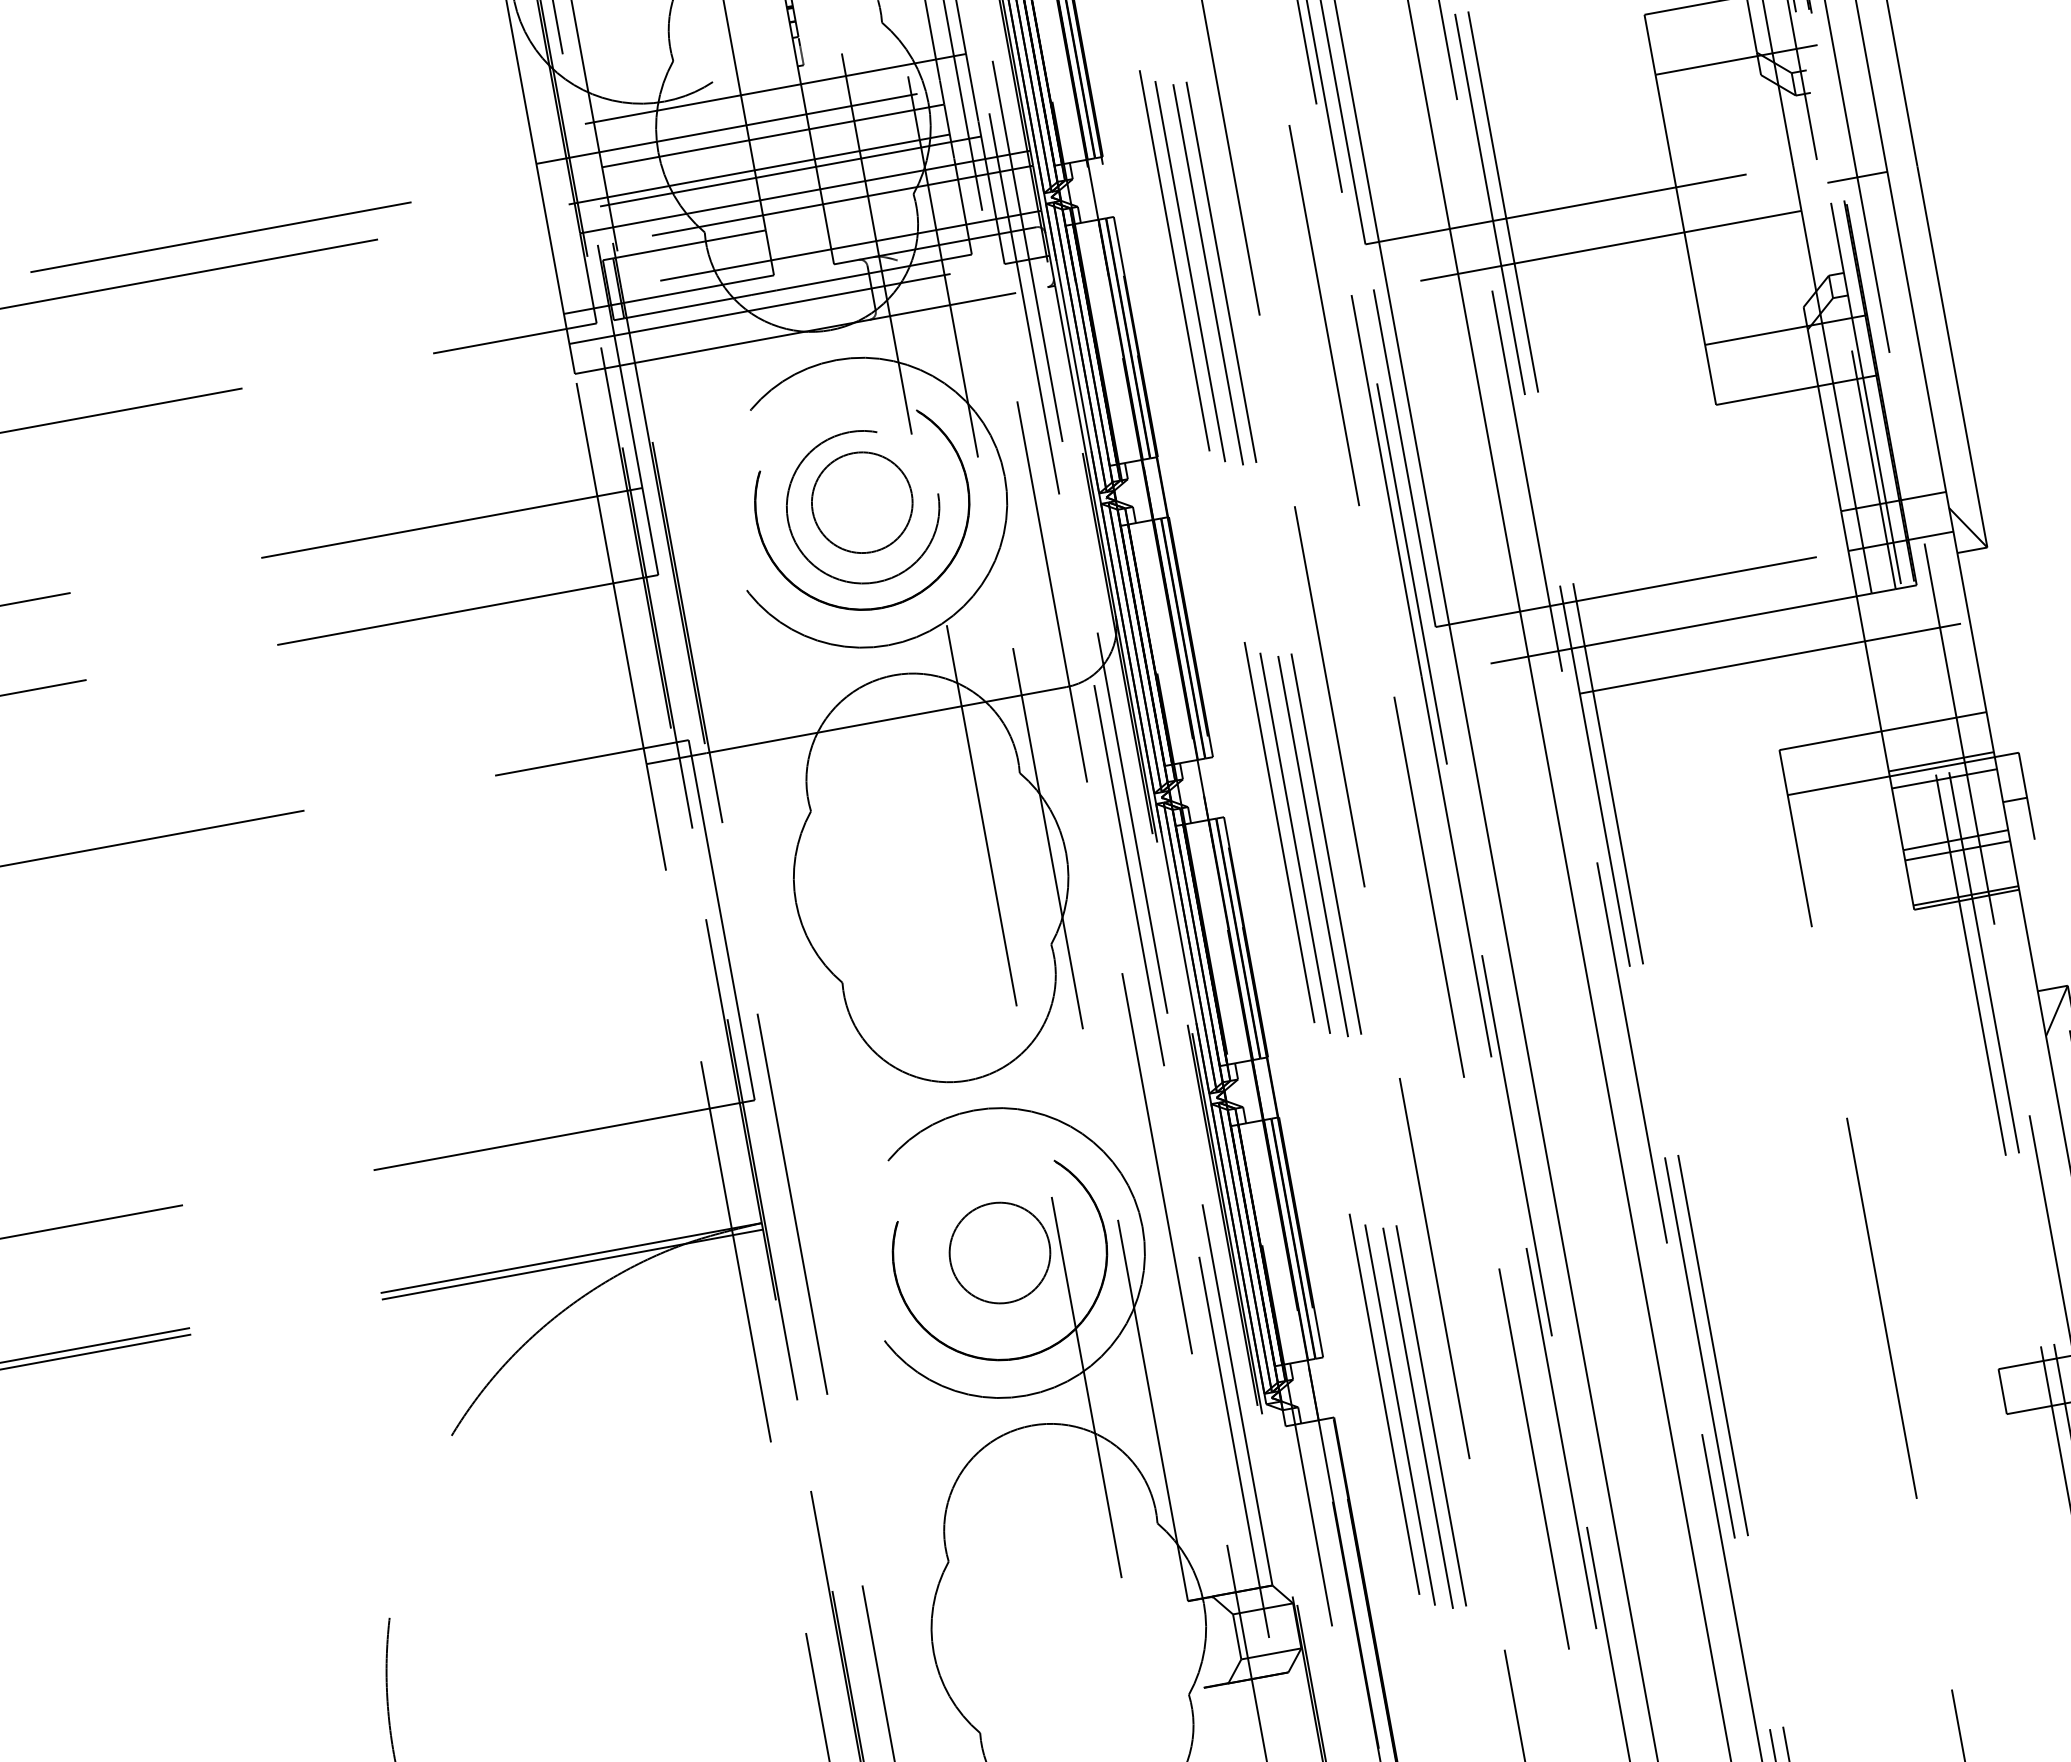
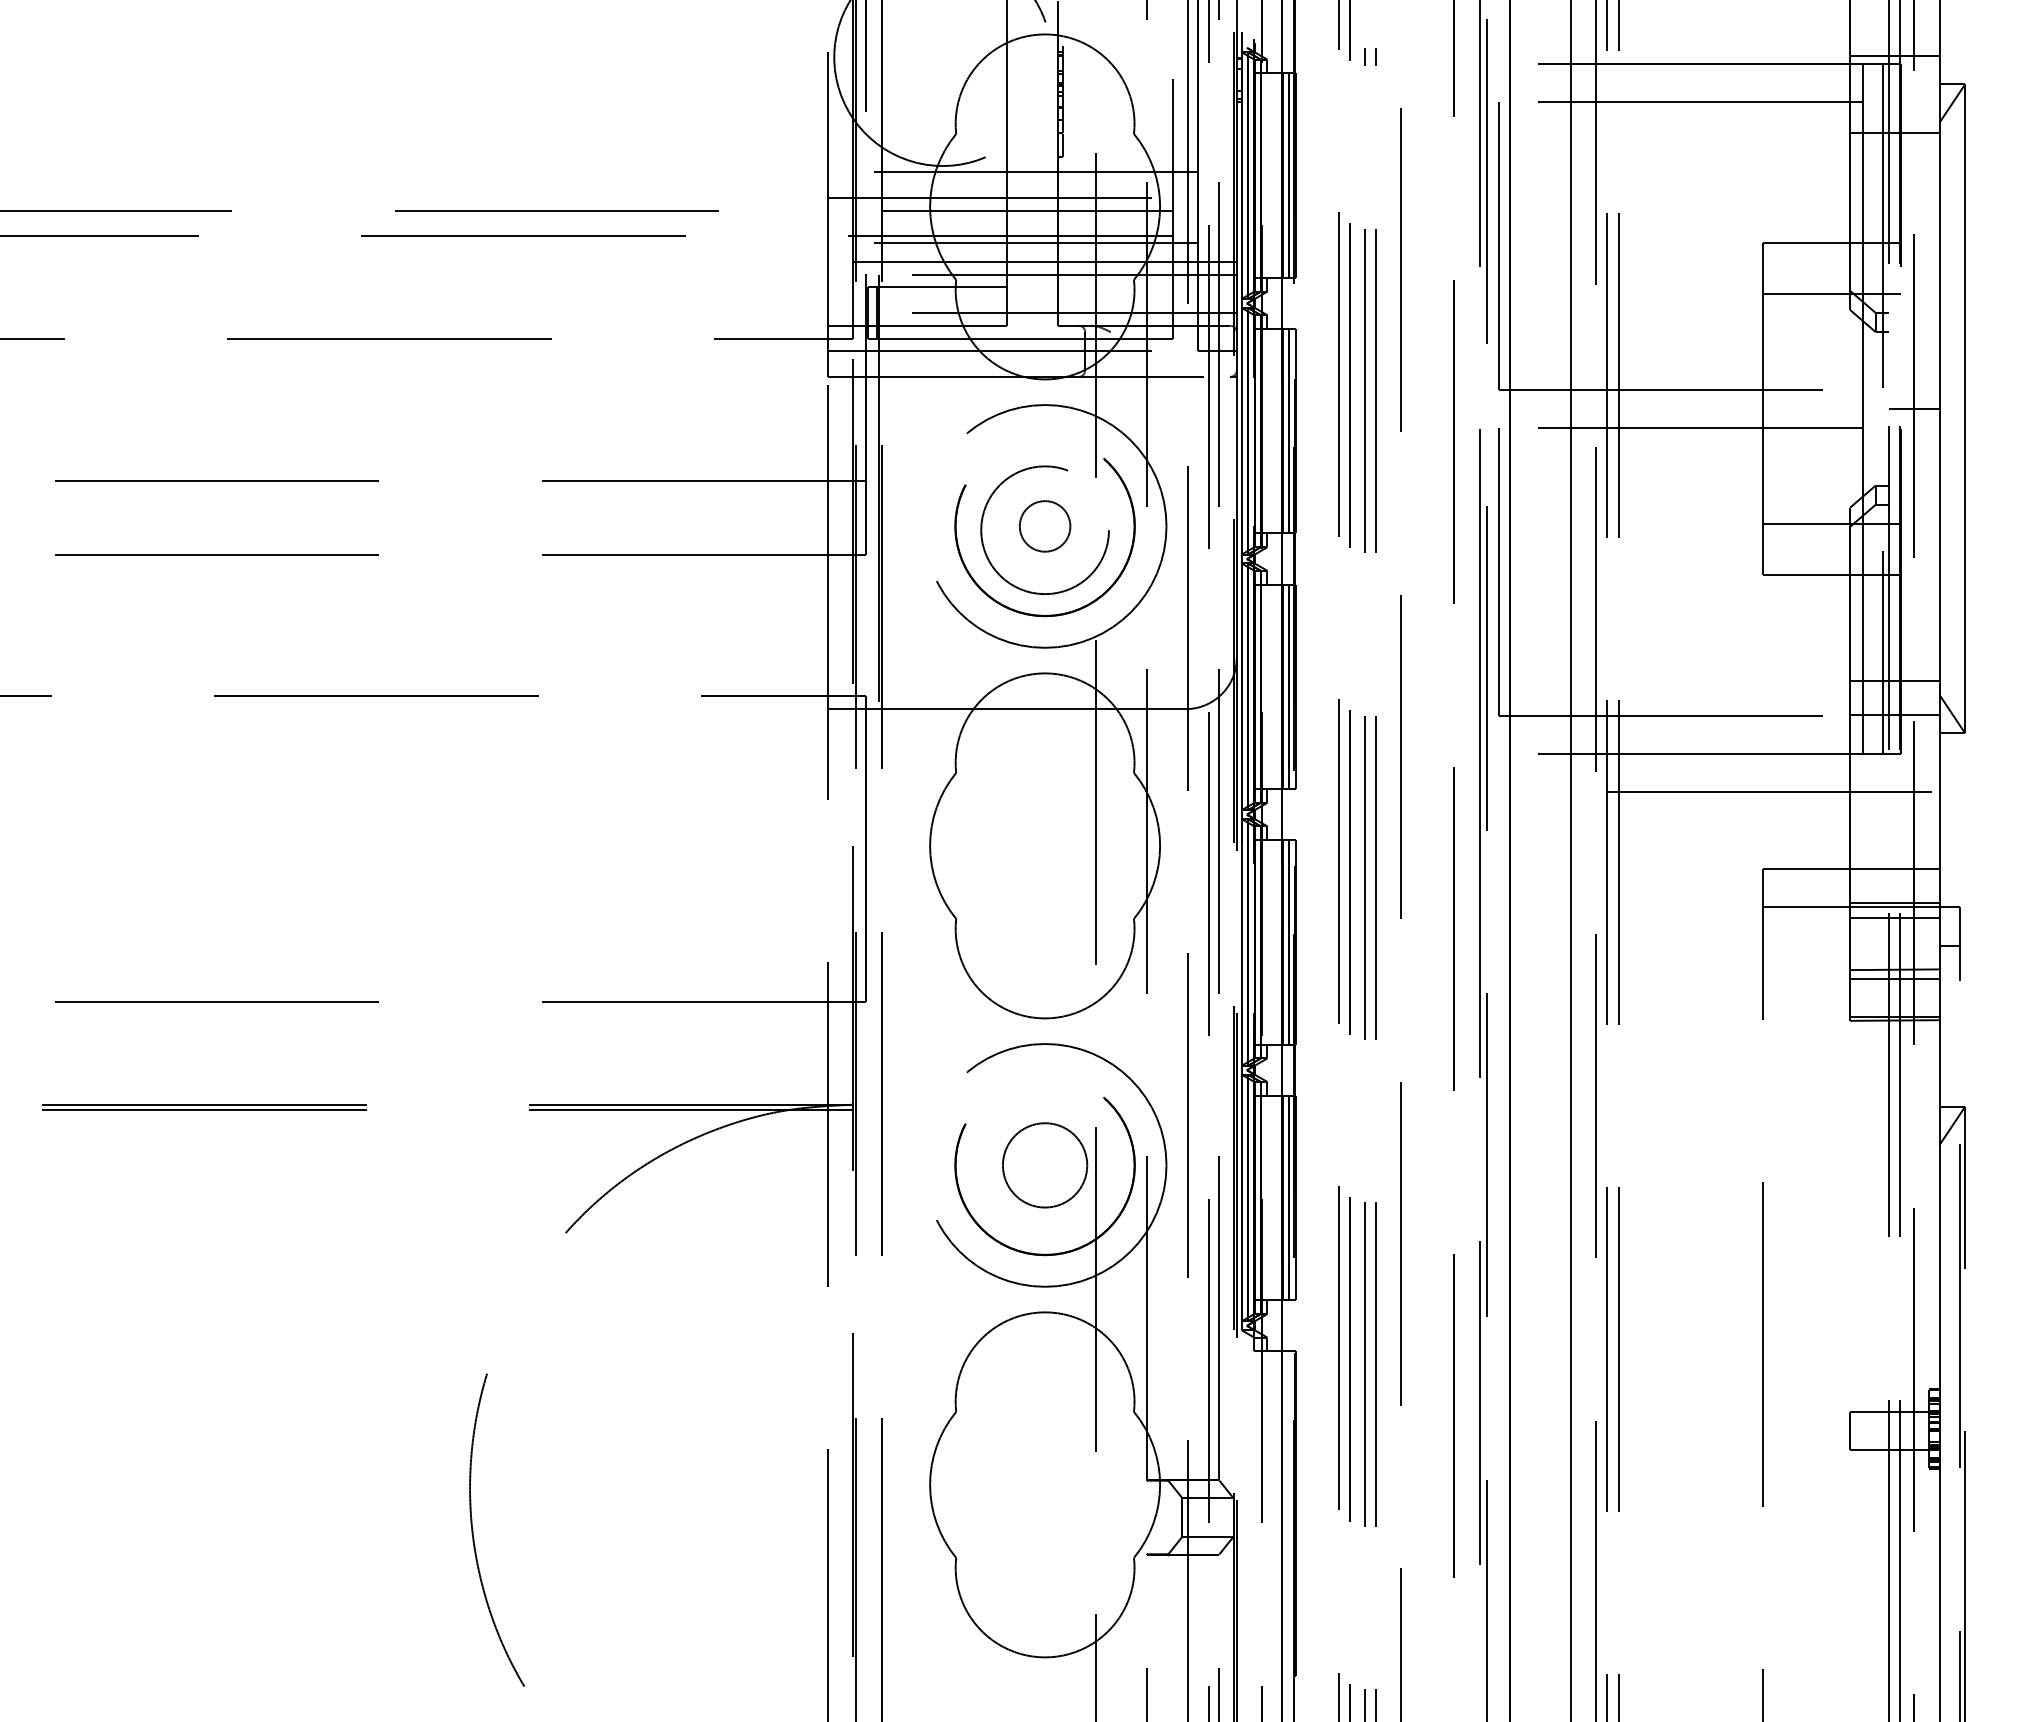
circle: (861, 502) -> (1044, 526), size x0.6

